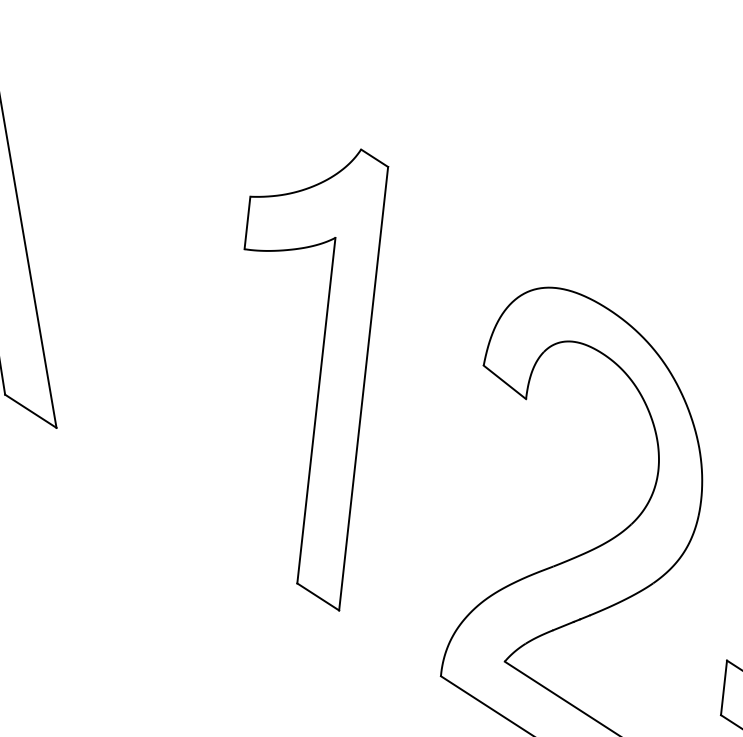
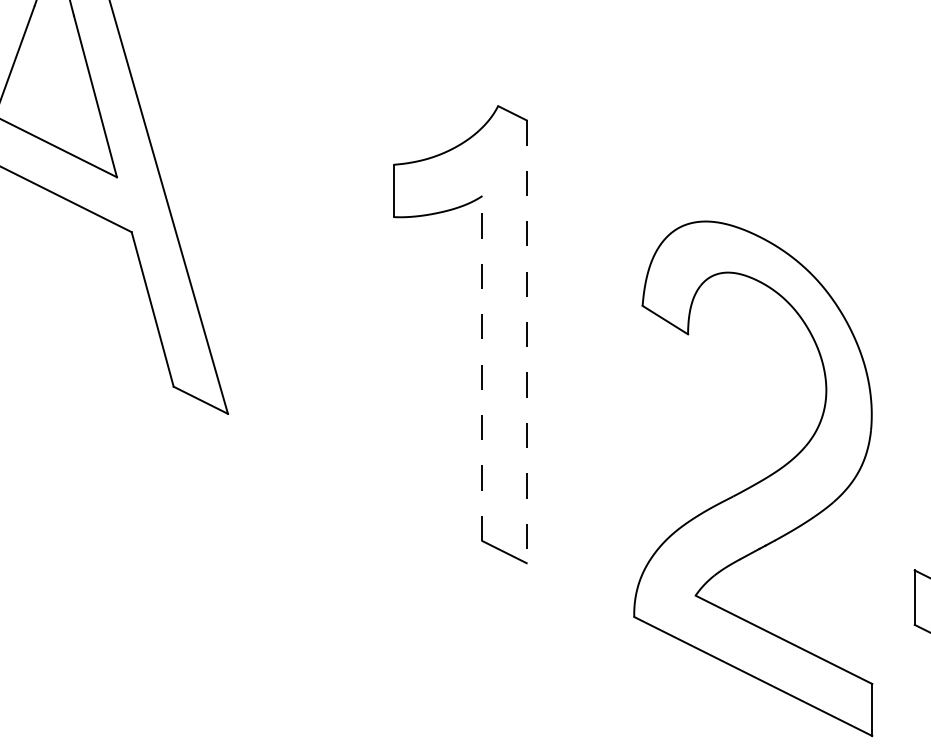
line: (363, 389) -> (526, 342), solid -> dashed
line: (316, 410) -> (482, 368), solid -> dashed

